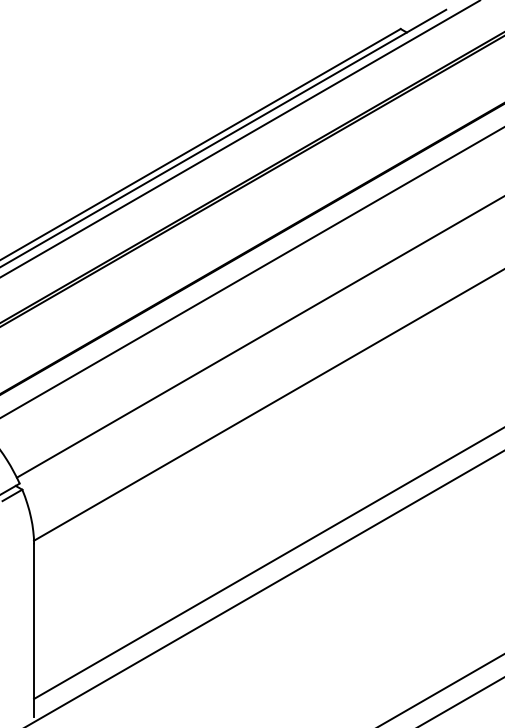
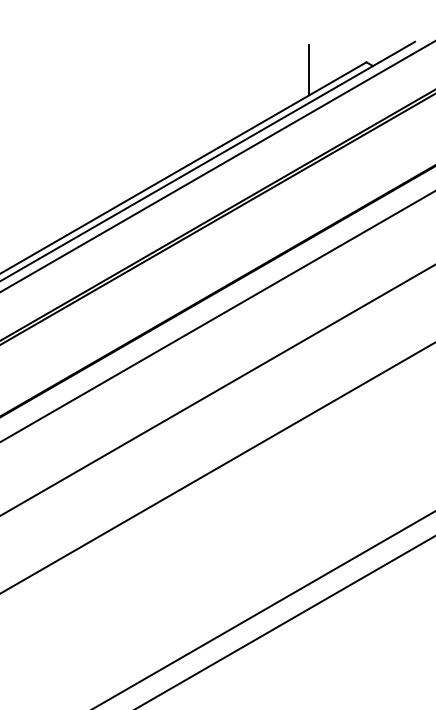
line: (346, 36) -> (308, 70), added

